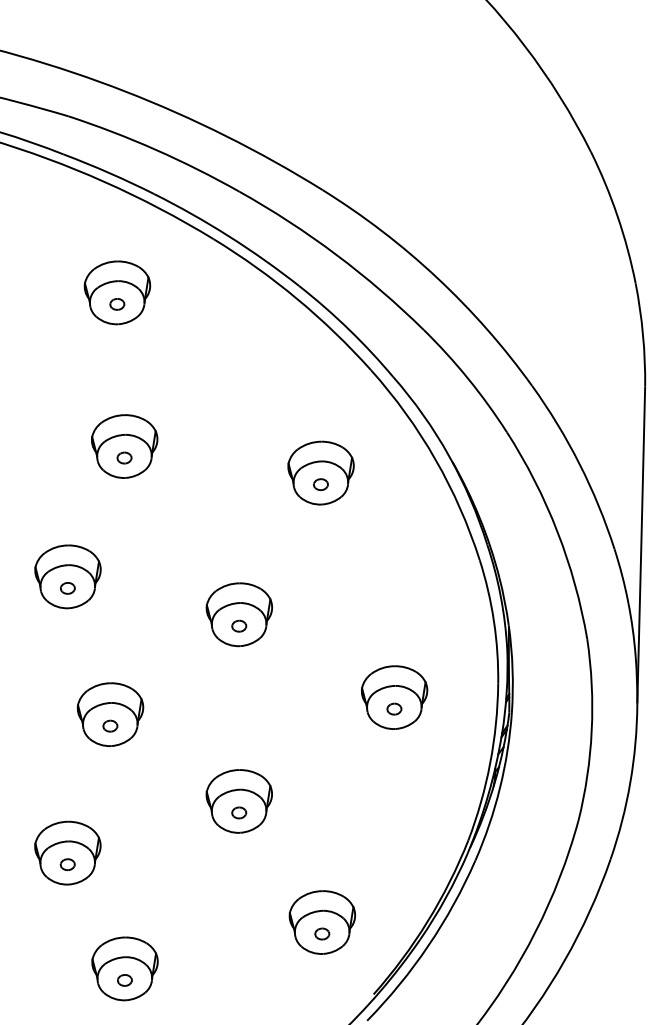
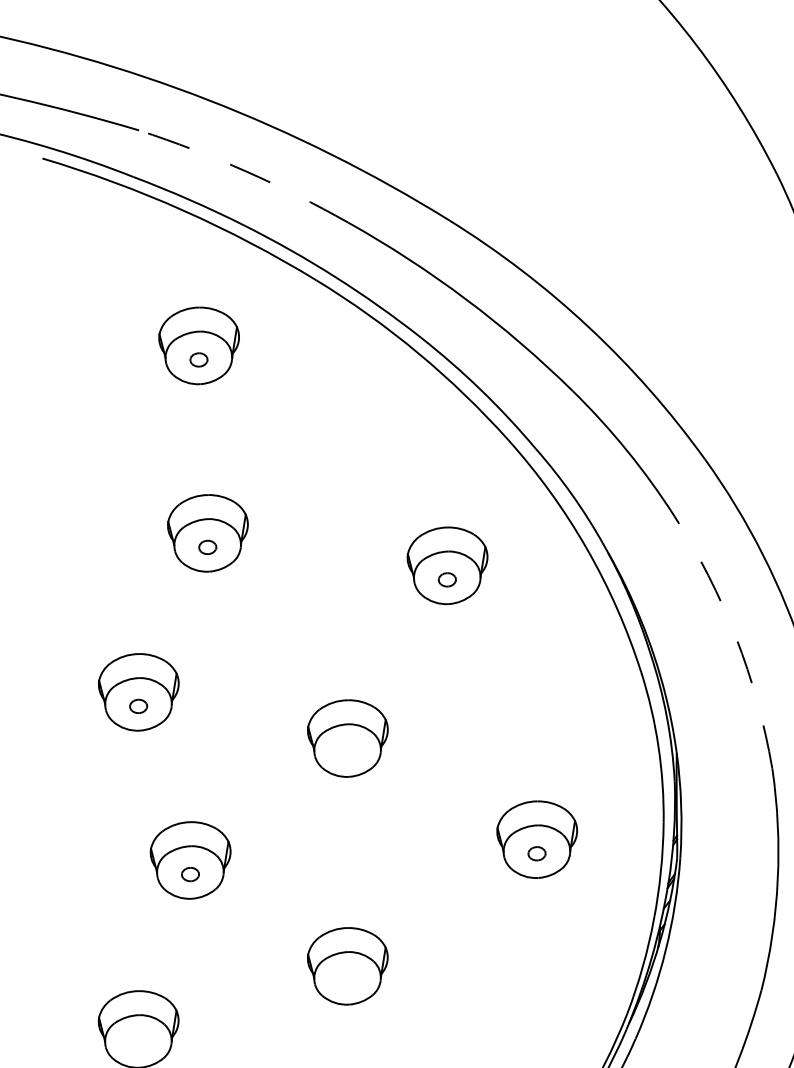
arc: (155, 149) -> (245, 170), solid -> dashed
arc: (557, 531) -> (735, 637), solid -> dashed
part: (239, 625) -> (348, 751), removed
part: (239, 812) -> (348, 979), removed
part: (67, 864) -> (138, 1043), removed

